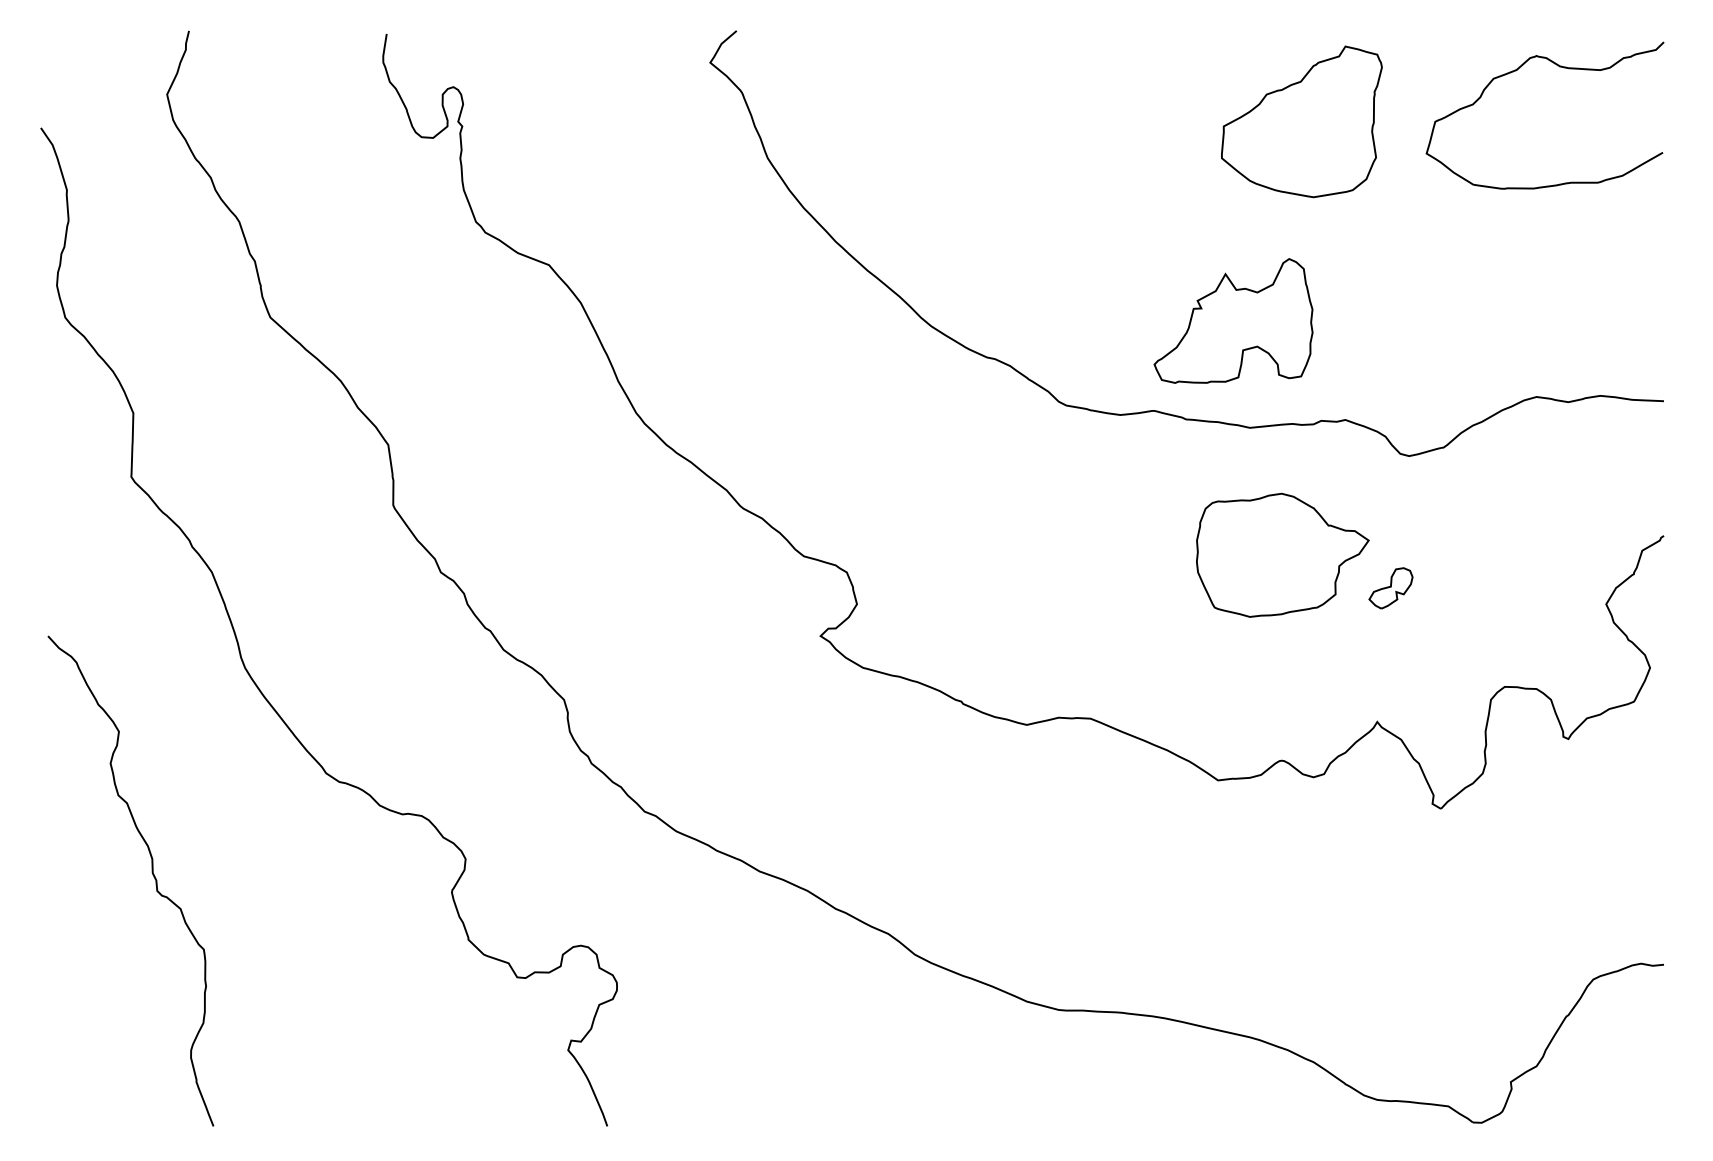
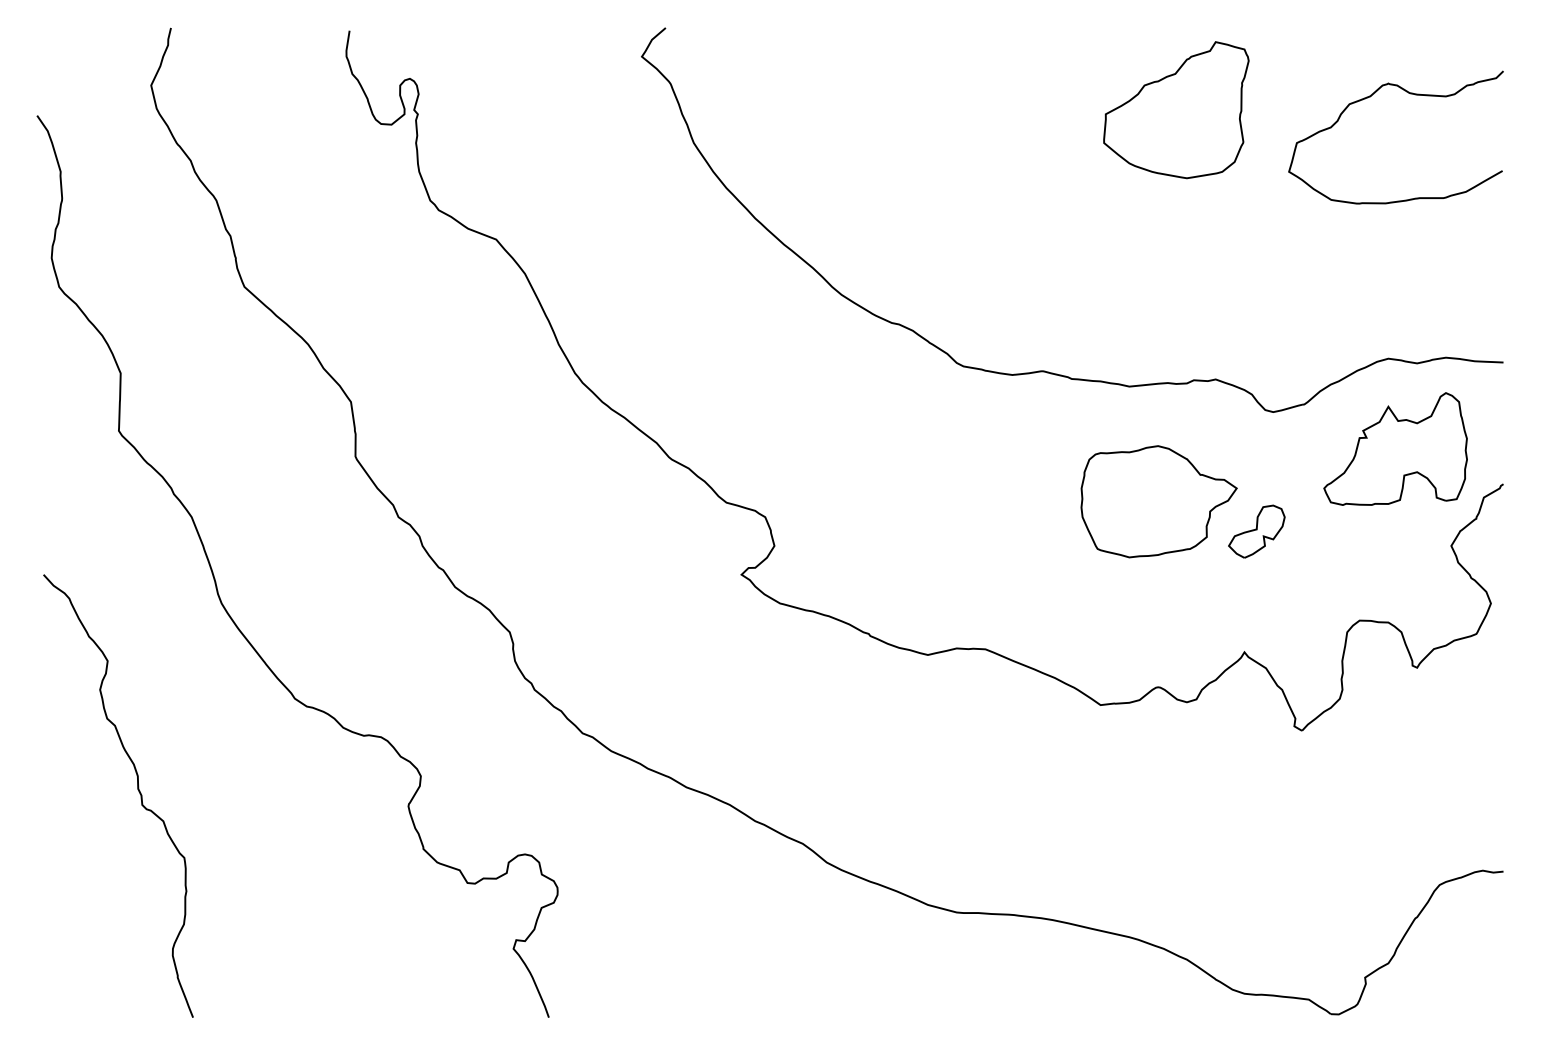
curve: (1561, 68) -> (1410, 94), moved
part: (1233, 320) -> (1395, 448), moved
part: (1390, 588) -> (1256, 531), size x1.43

